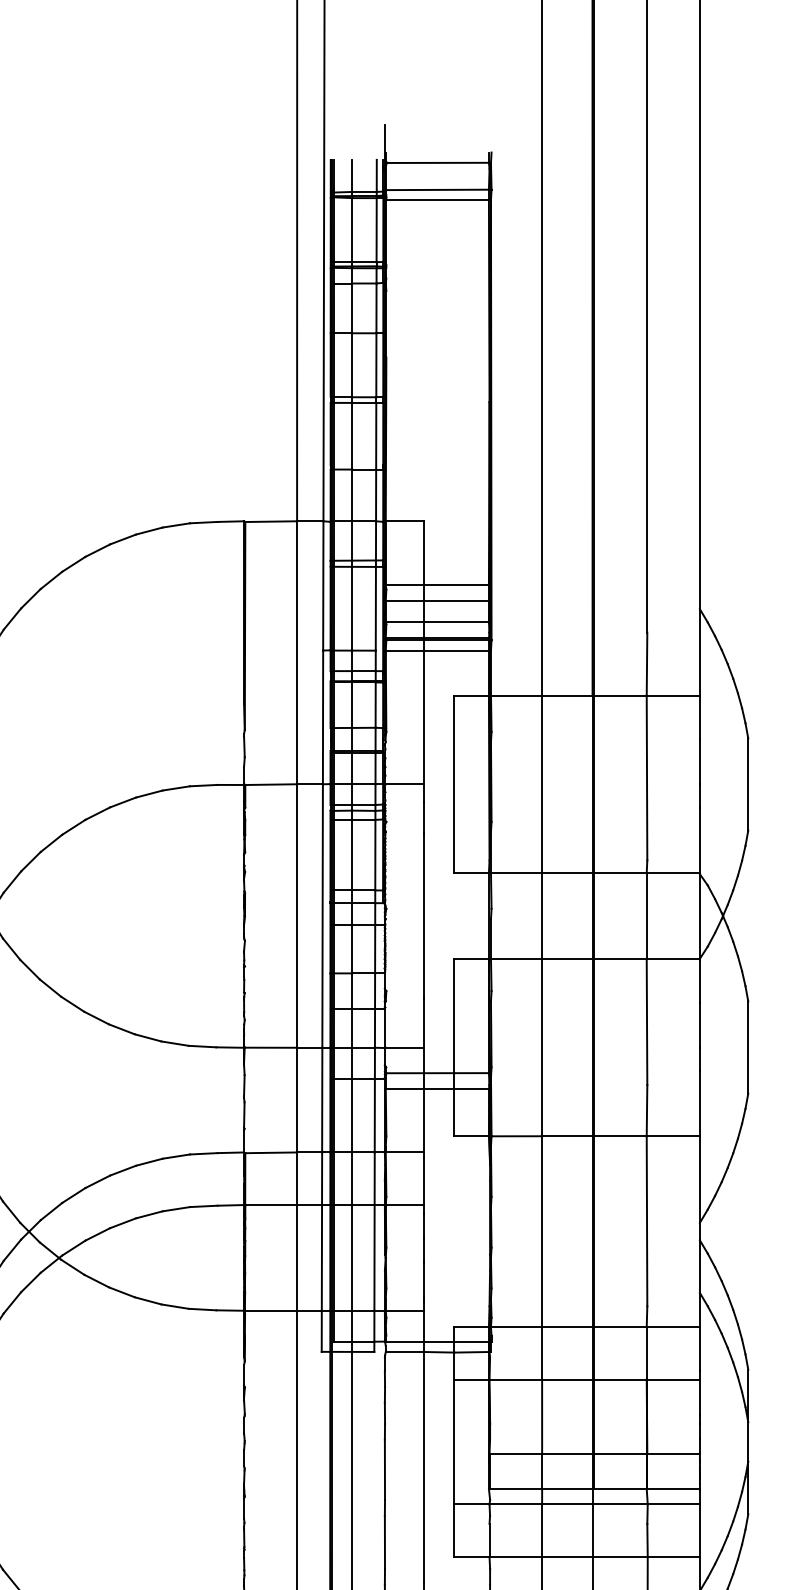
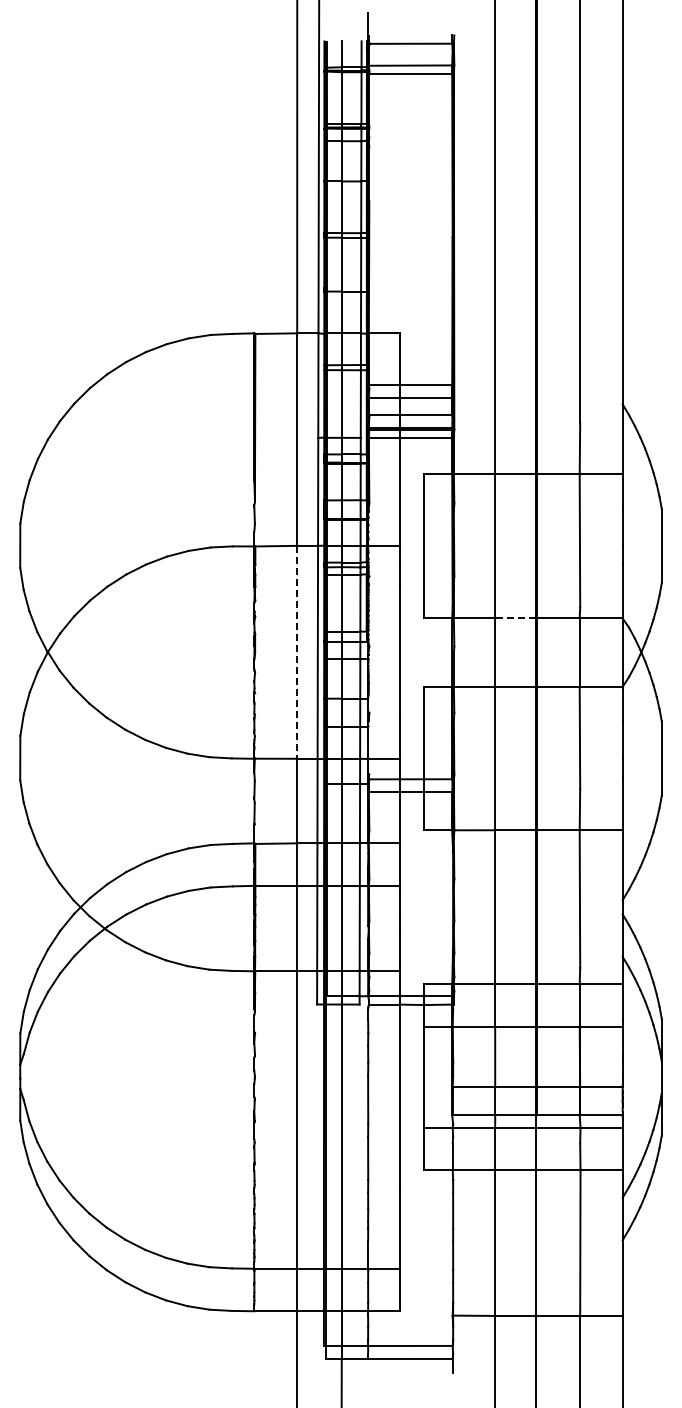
line: (567, 872) -> (515, 617), solid -> dashed
line: (297, 916) -> (297, 652), solid -> dashed

